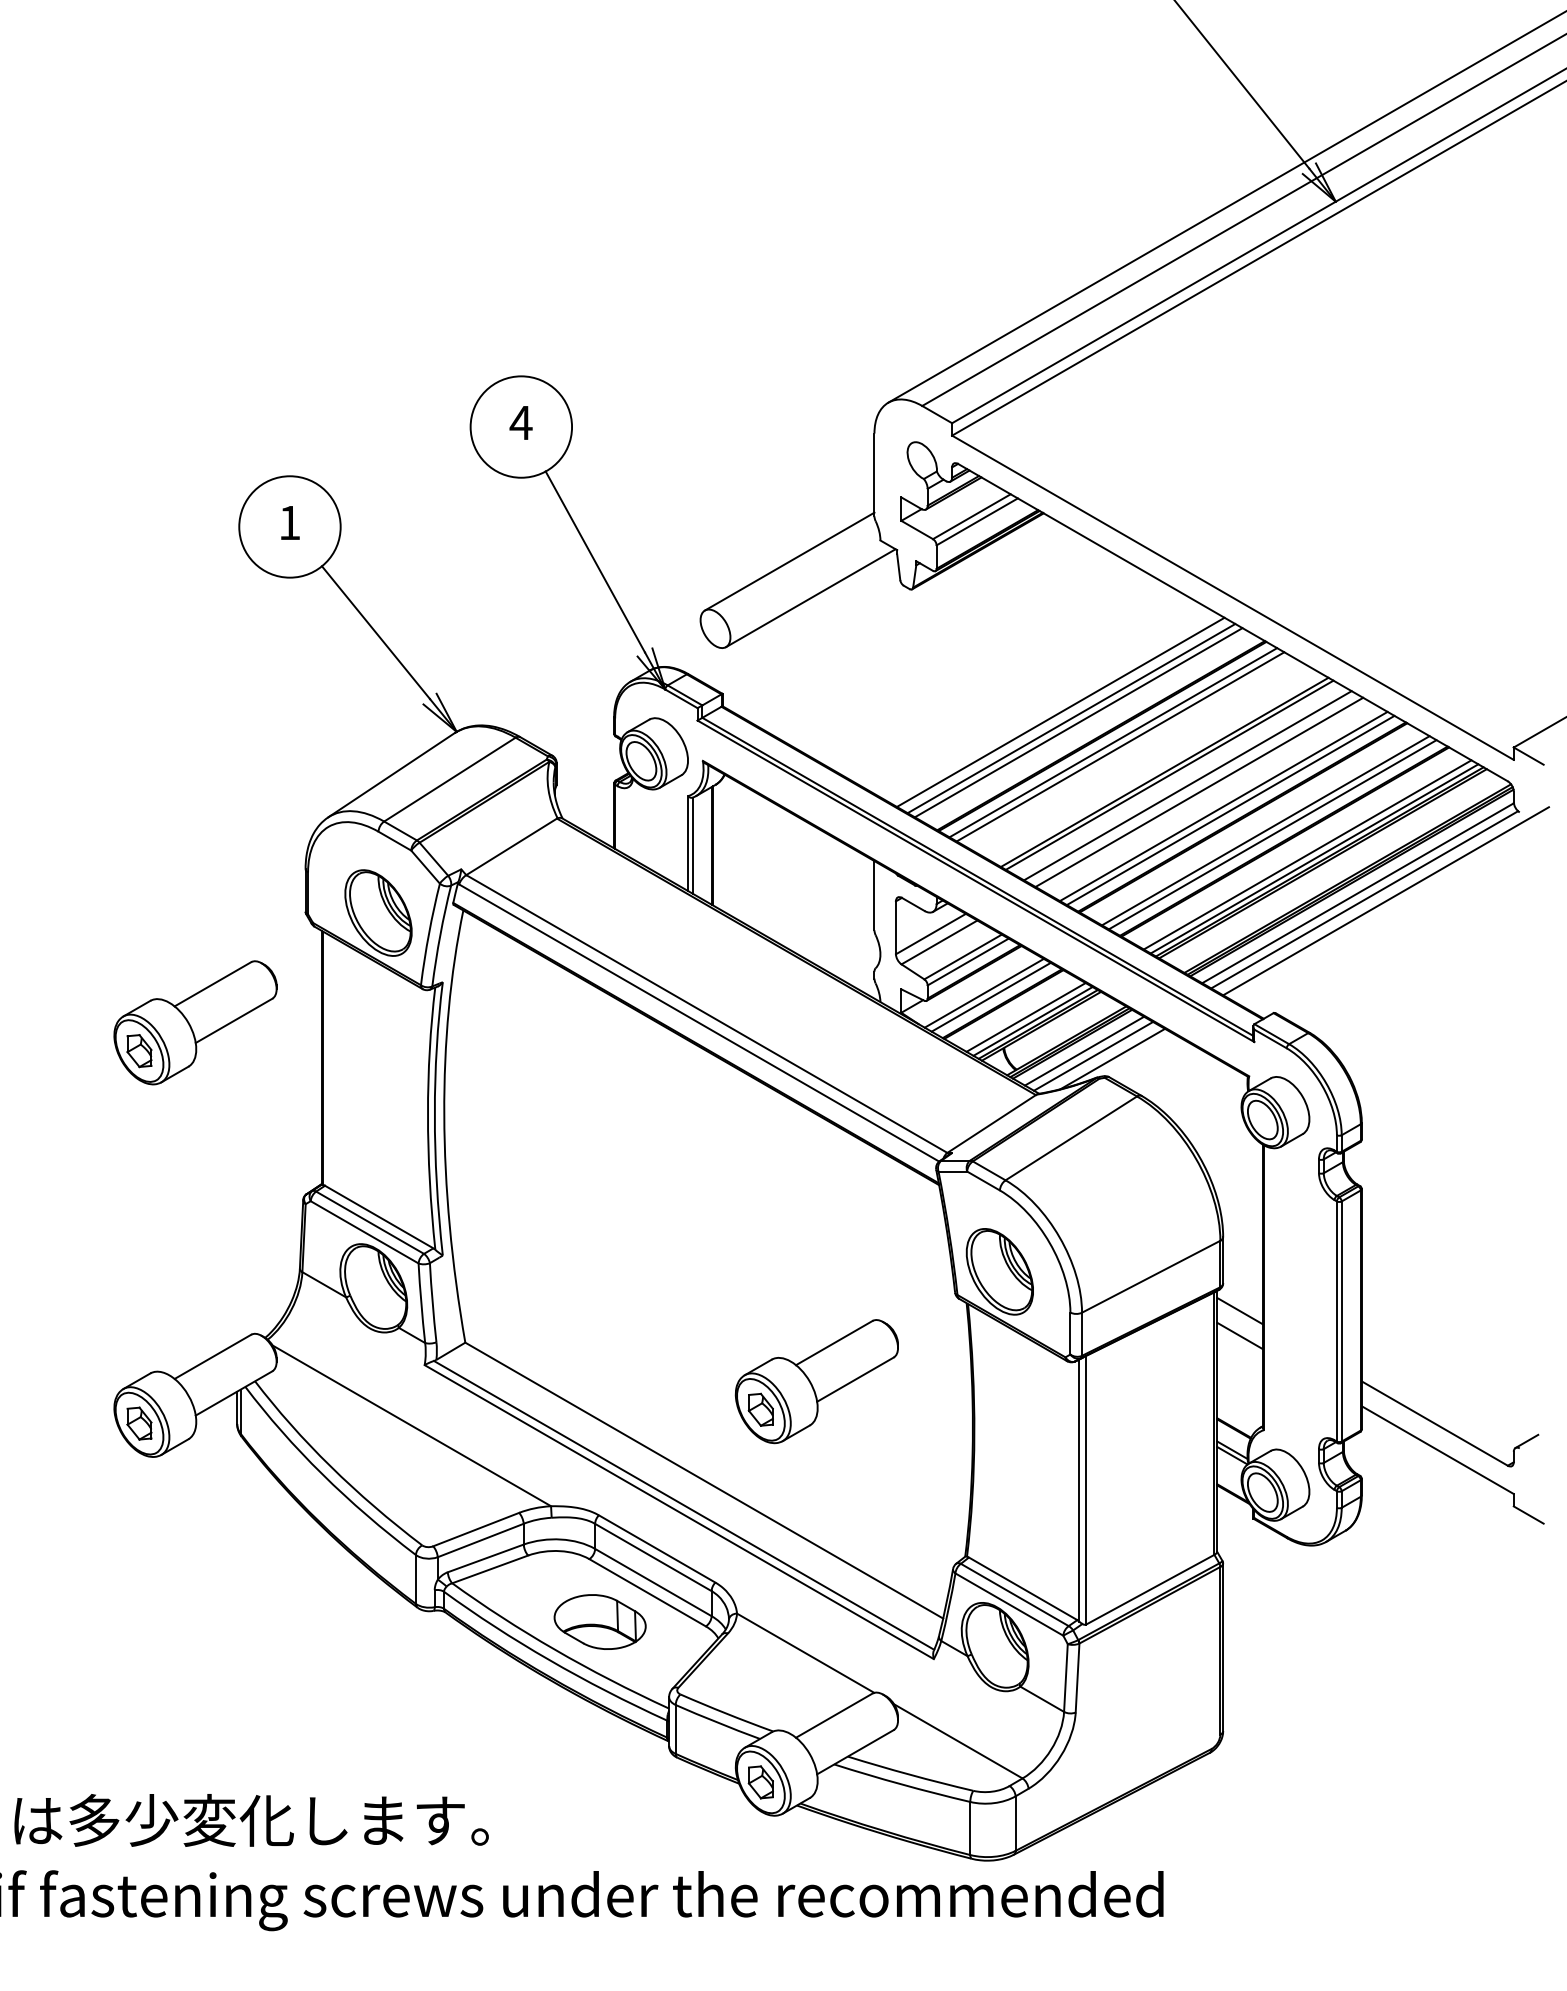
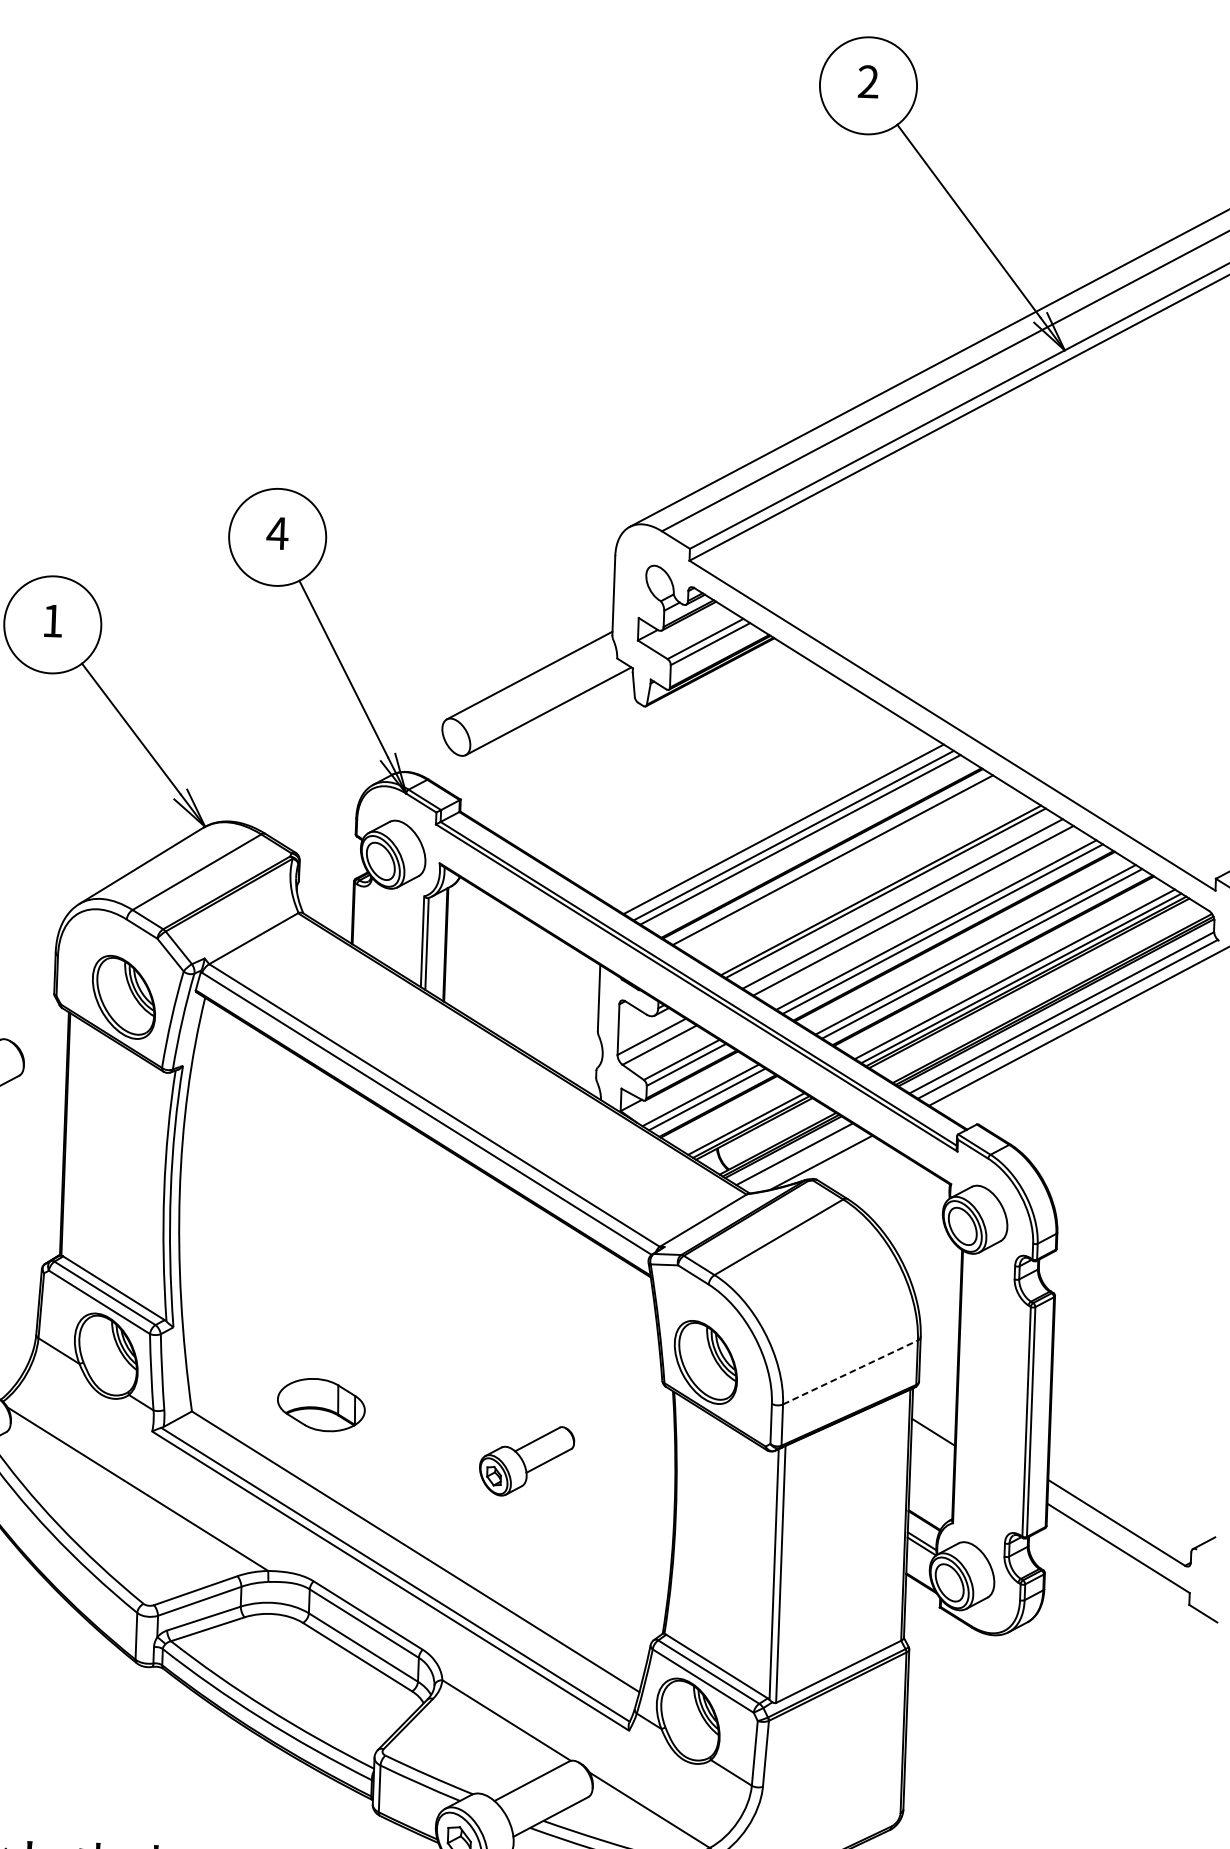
line: (1120, 746) -> (839, 864), removed
line: (1025, 1017) -> (739, 1120), removed
line: (1093, 1055) -> (803, 1158), removed
line: (1151, 1276) -> (850, 1372), solid -> dashed
line: (1240, 1310) -> (934, 1407), removed
part: (816, 1381) -> (526, 1460), size x0.6
part: (599, 1621) -> (320, 1404), moved

